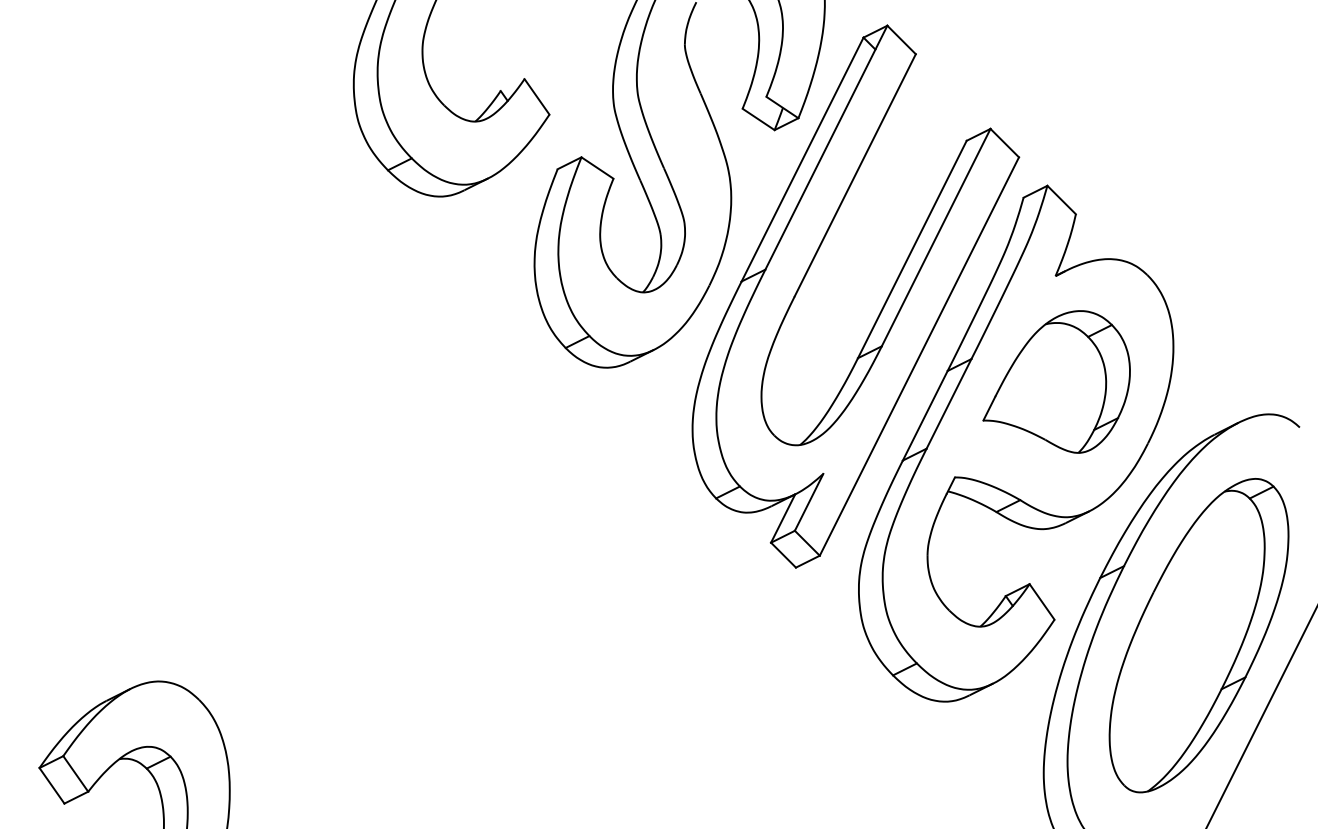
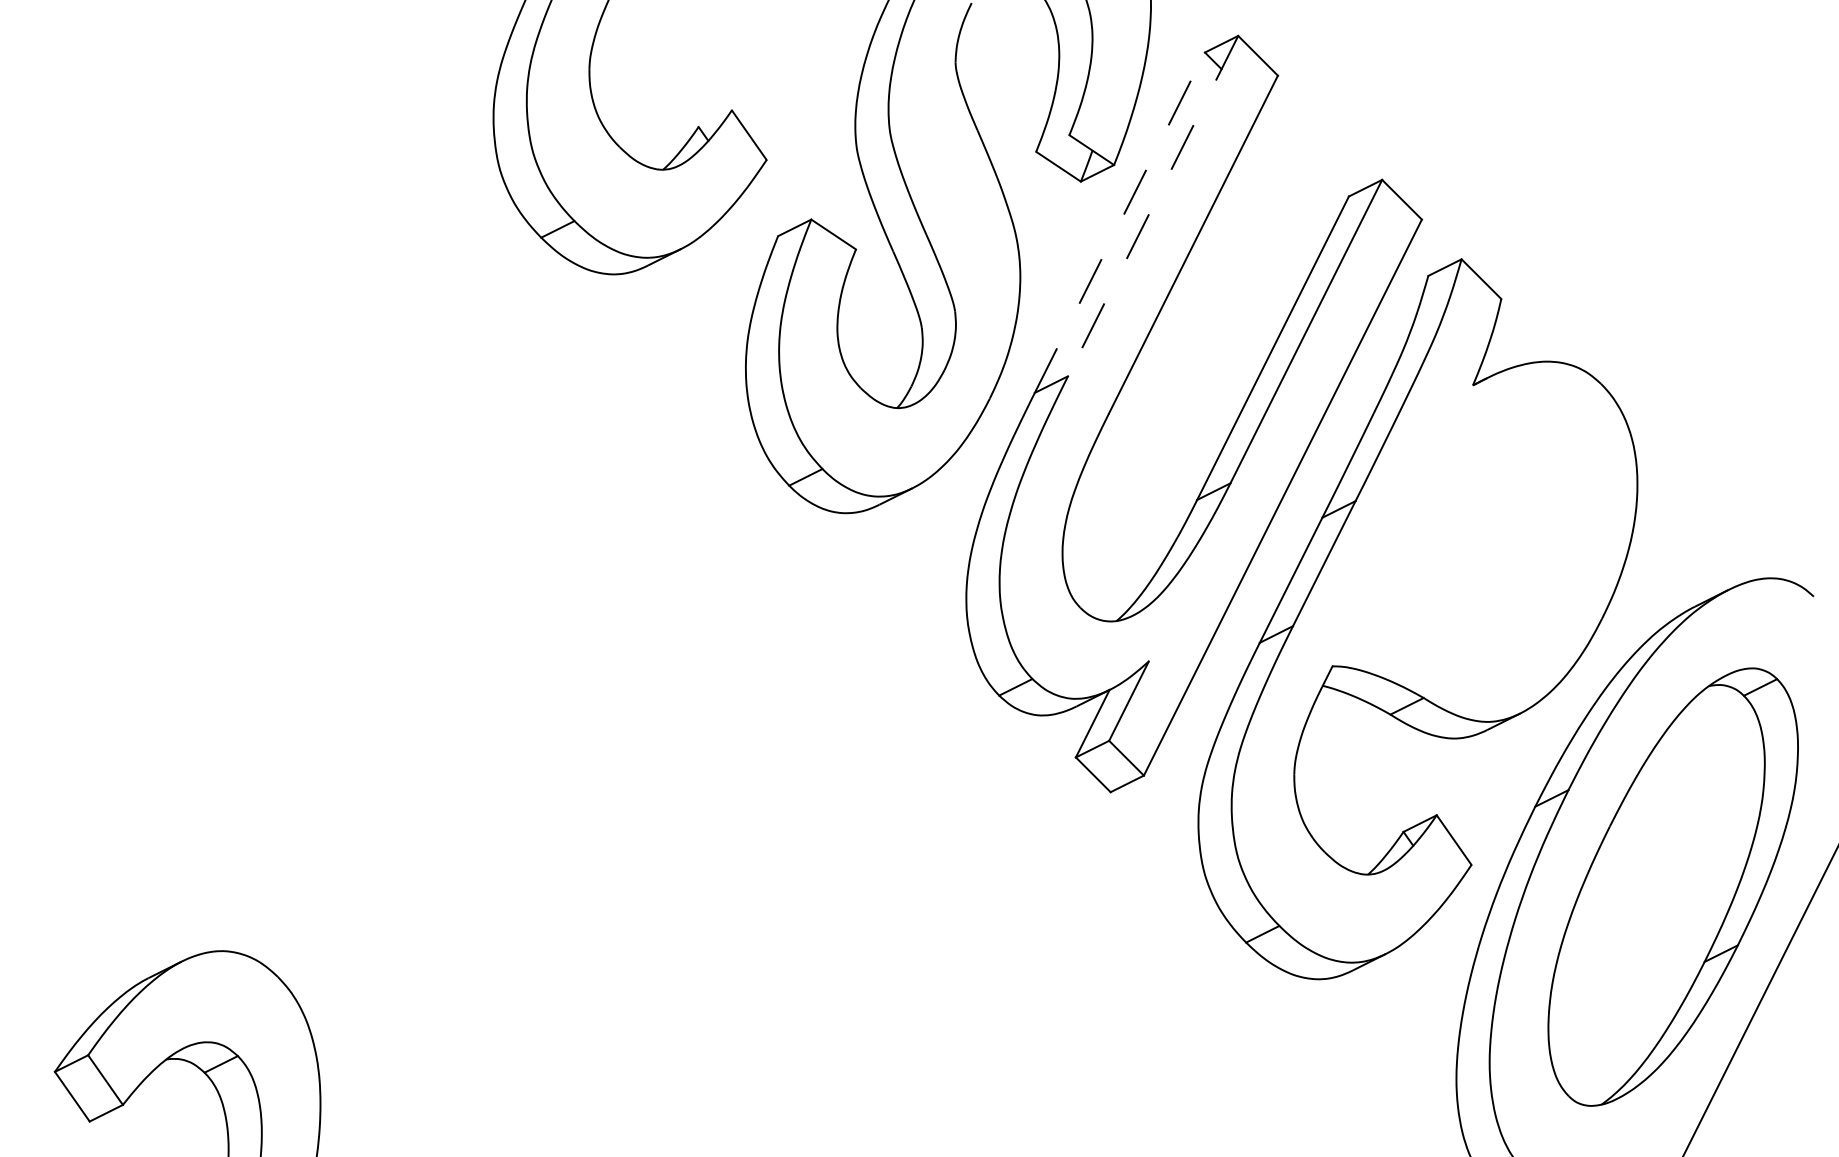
line: (826, 148) -> (1153, 207), solid -> dashed
line: (802, 159) -> (1119, 222), solid -> dashed
part: (1056, 381) -> (1474, 532), removed

